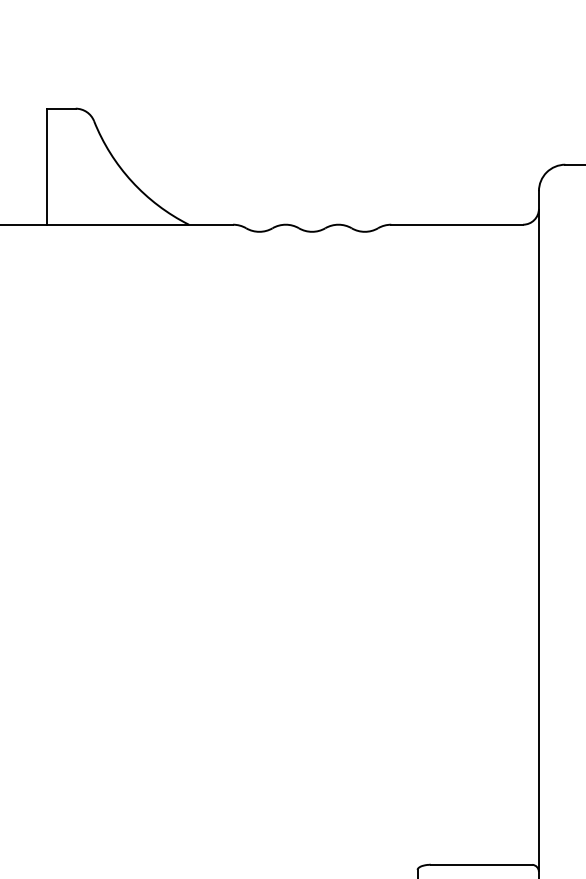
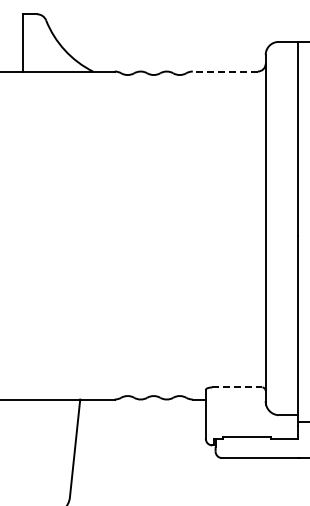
line: (457, 224) -> (225, 71), solid -> dashed
line: (481, 864) -> (237, 387), solid -> dashed

